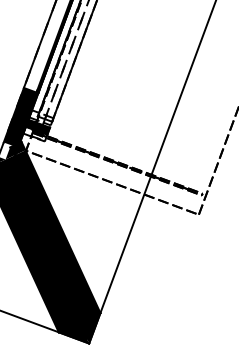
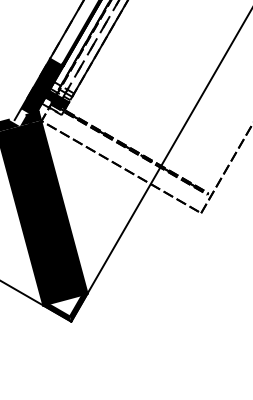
fill: (80, 328) -> (65, 305), removed

